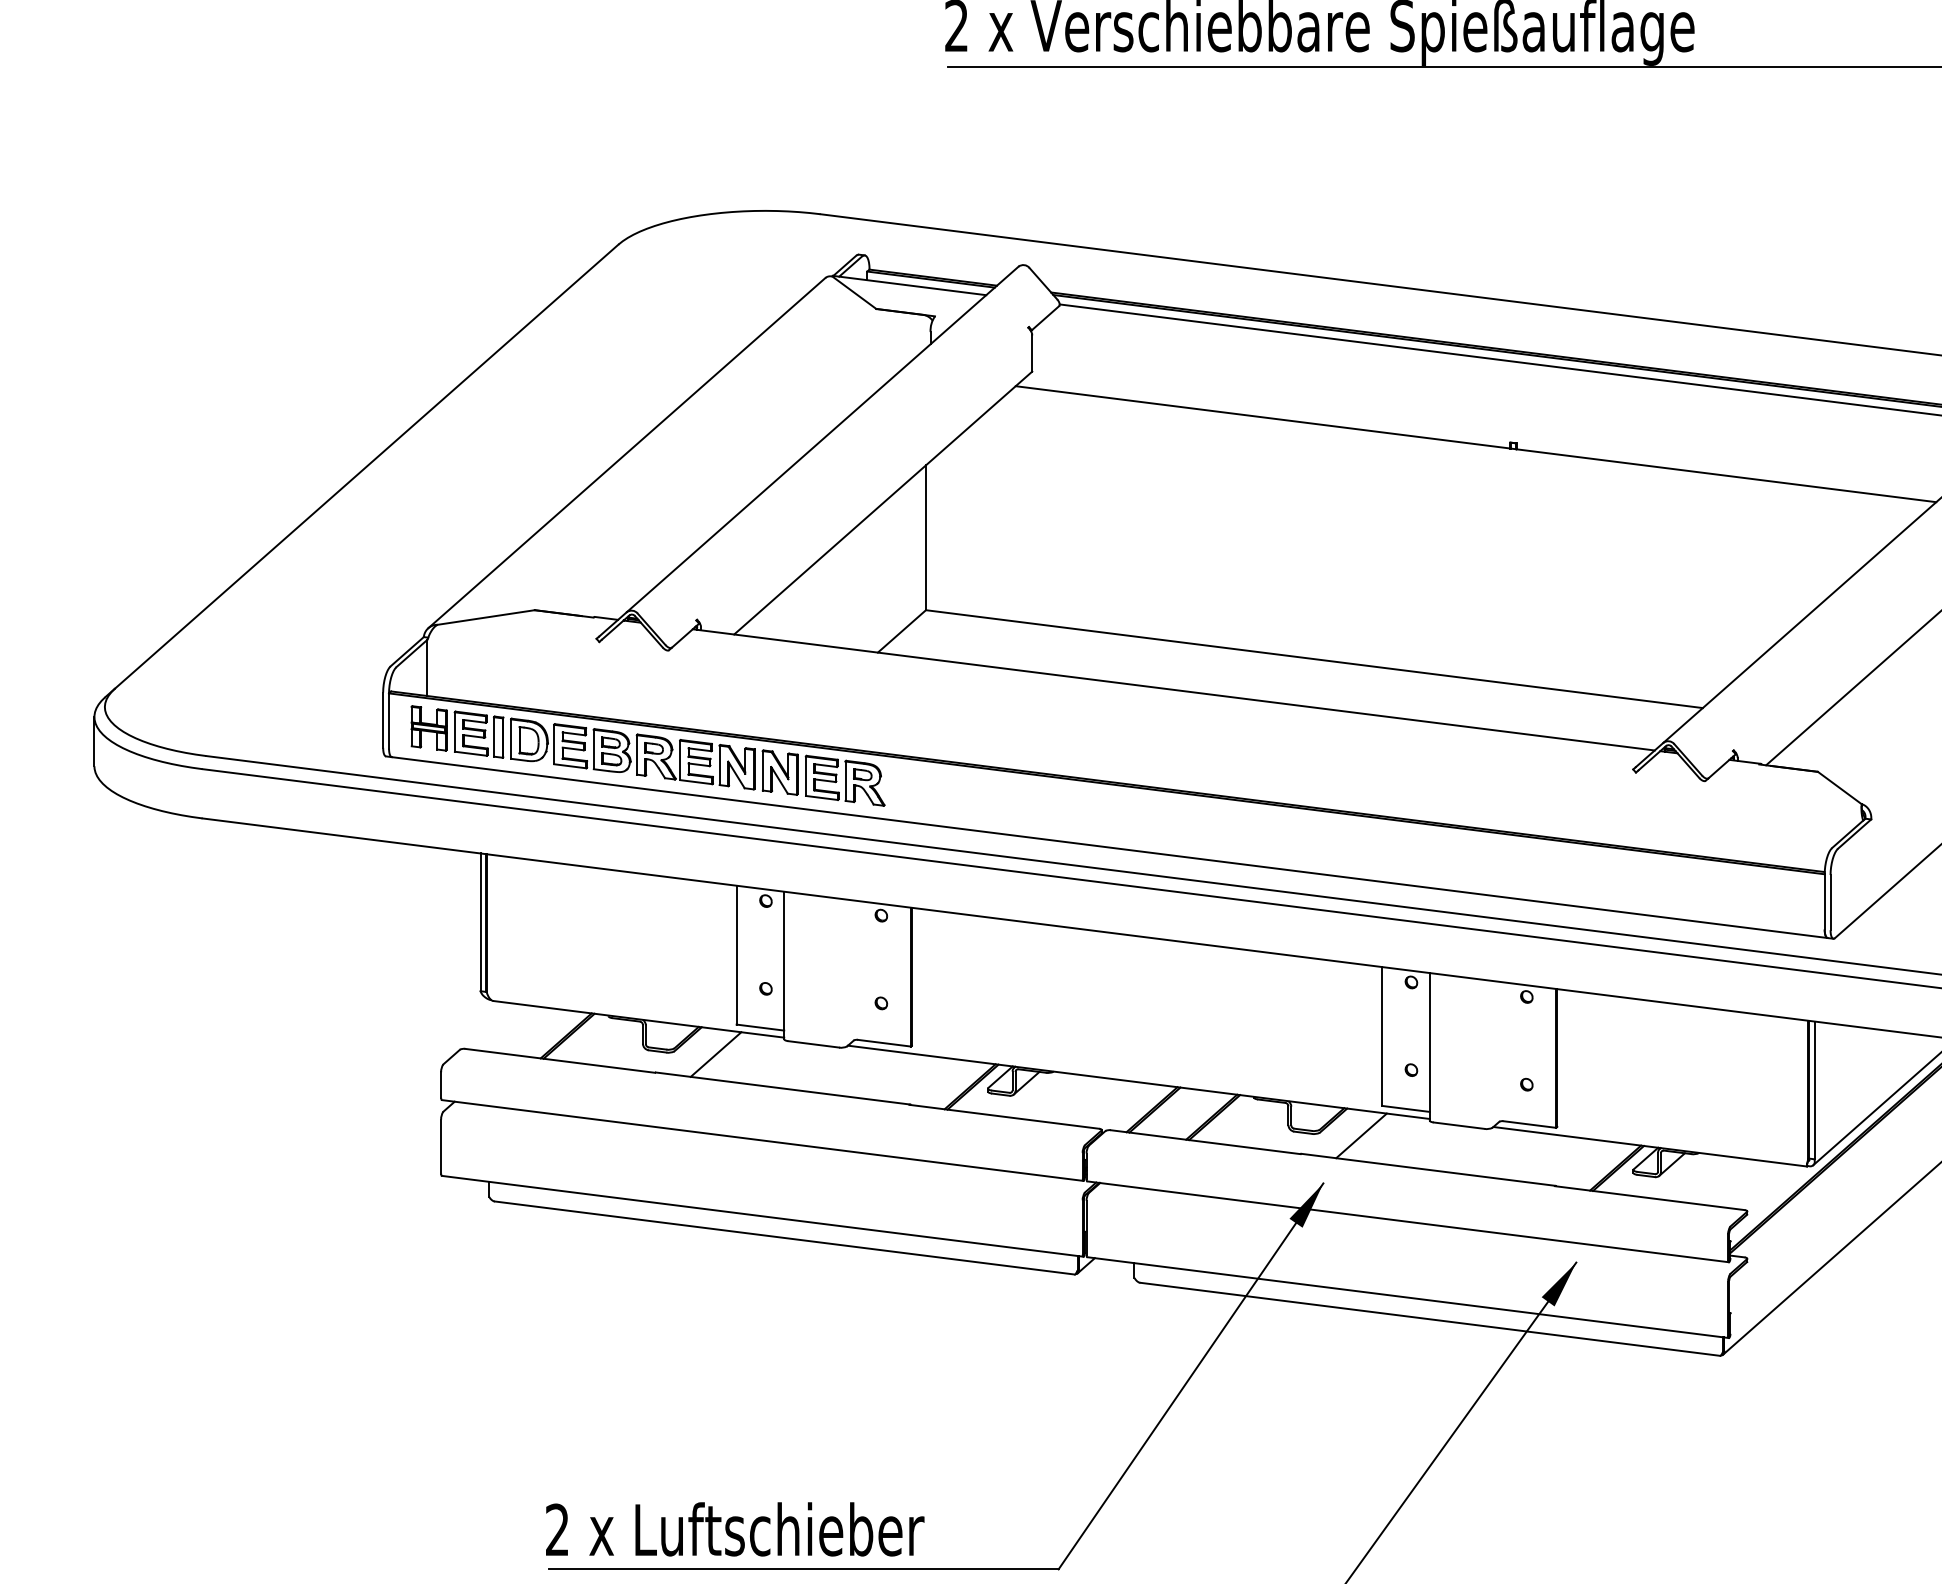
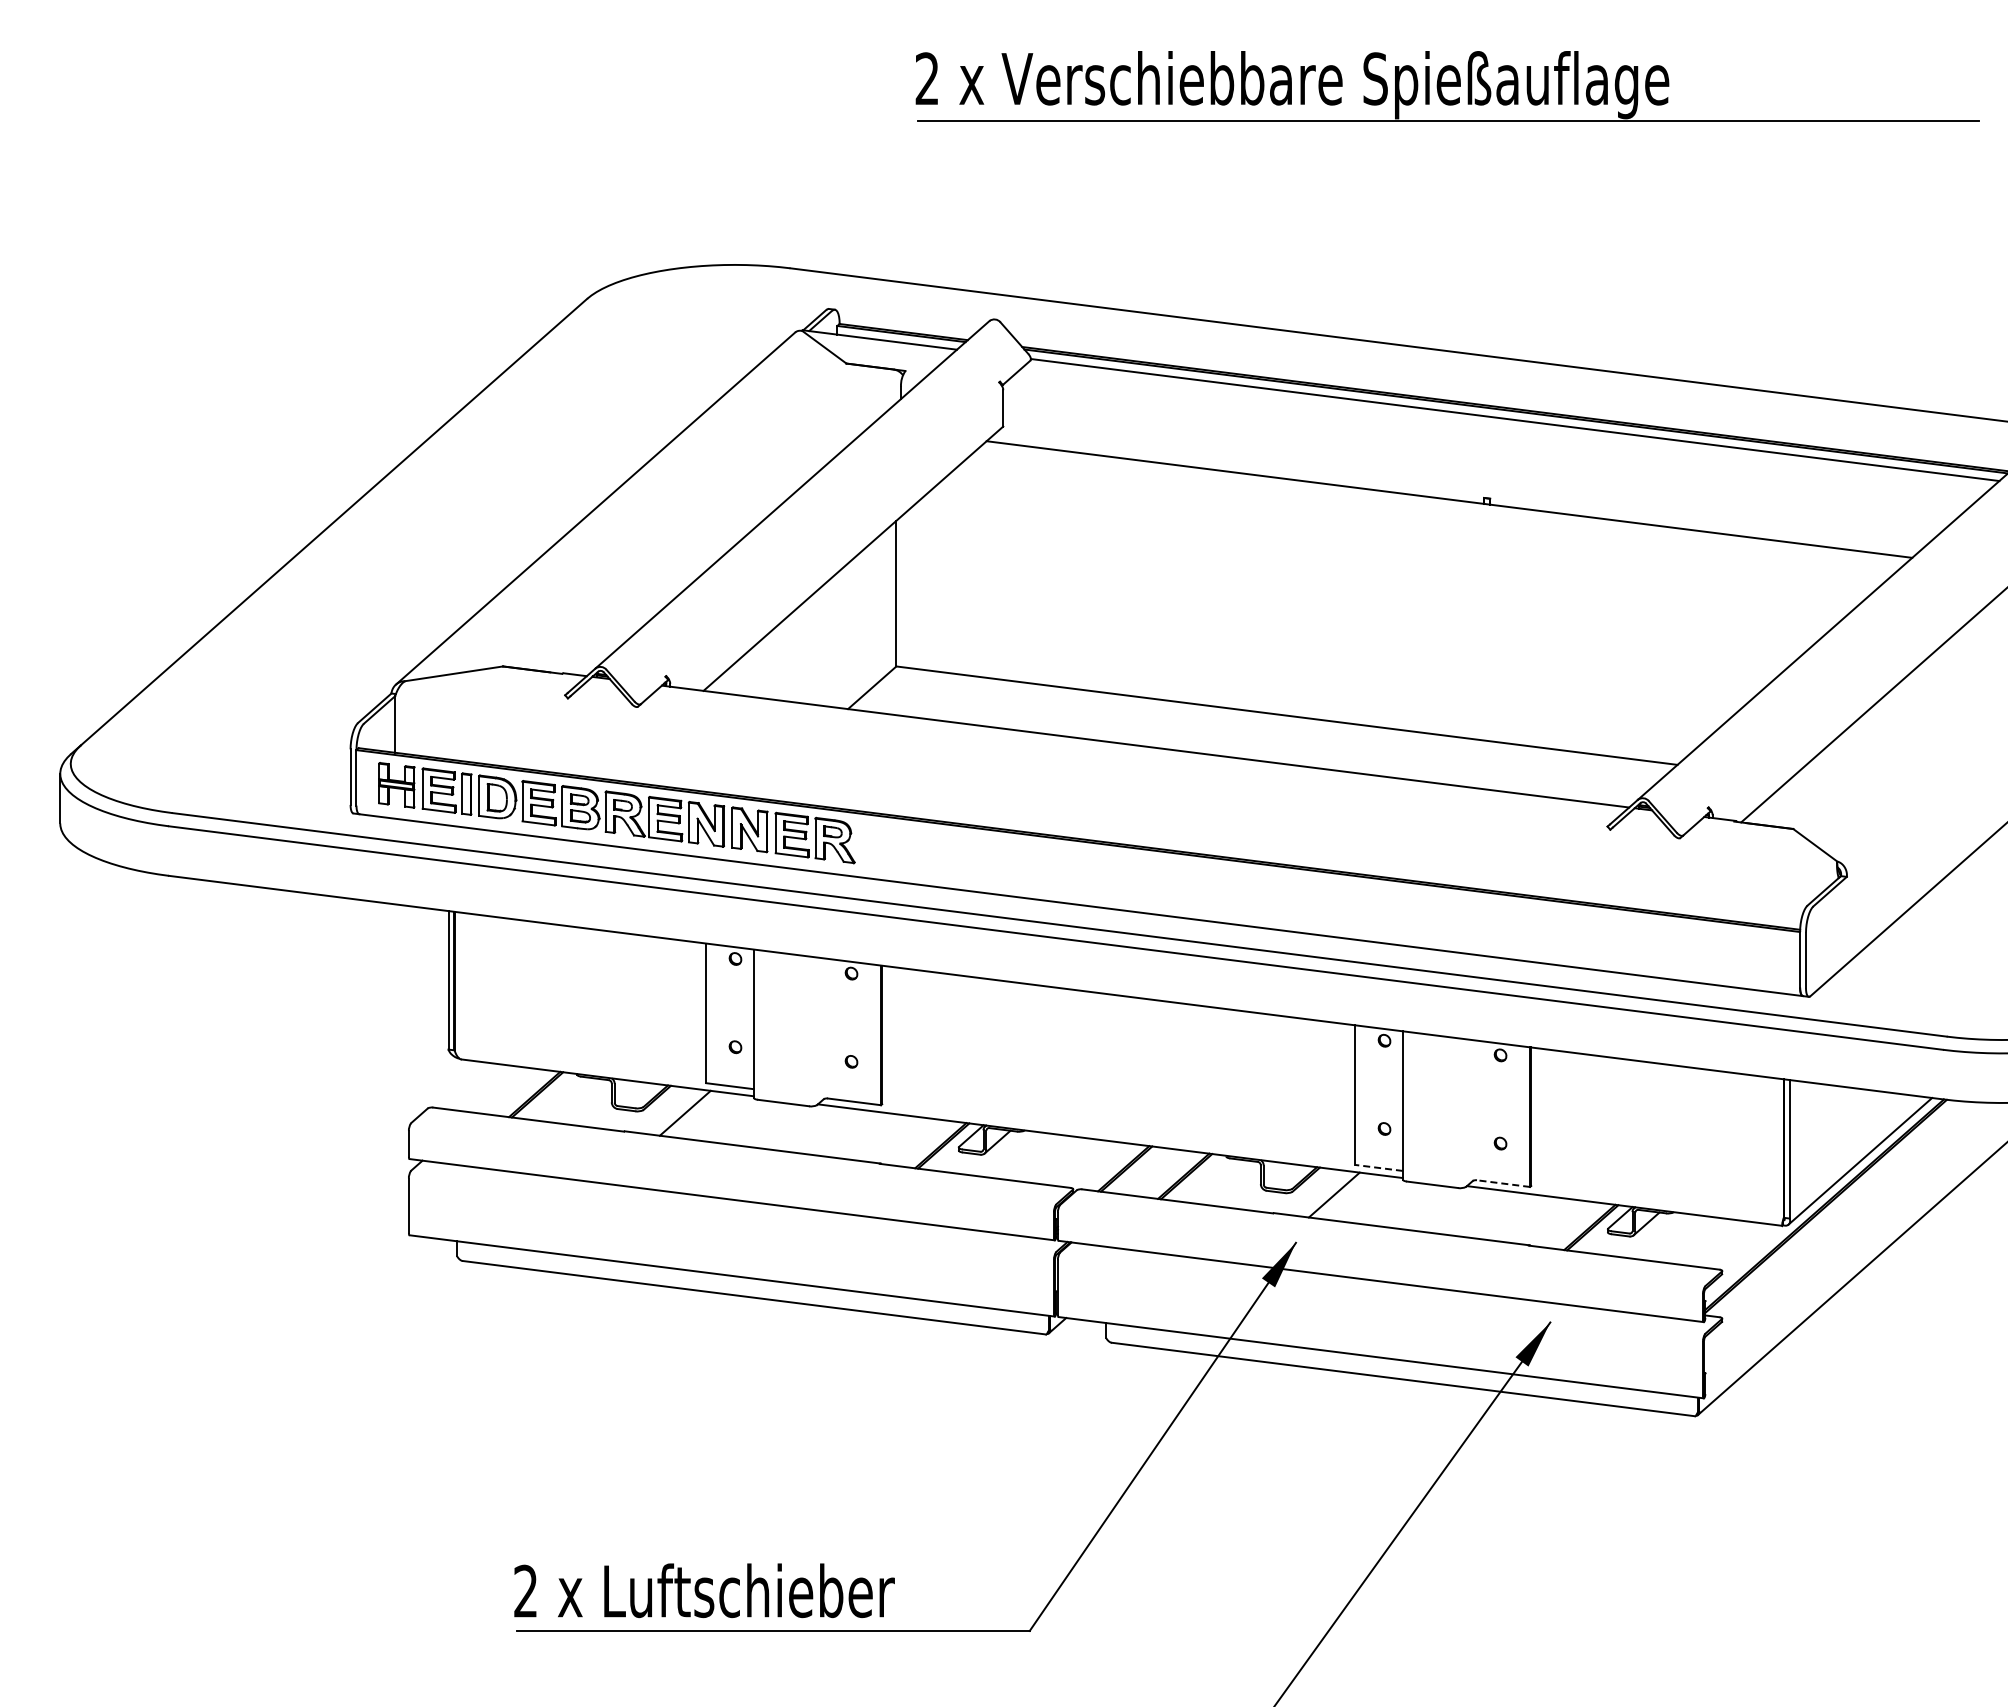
line: (1405, 1108) -> (1378, 1167), solid -> dashed
line: (1529, 1124) -> (1503, 1183), solid -> dashed

